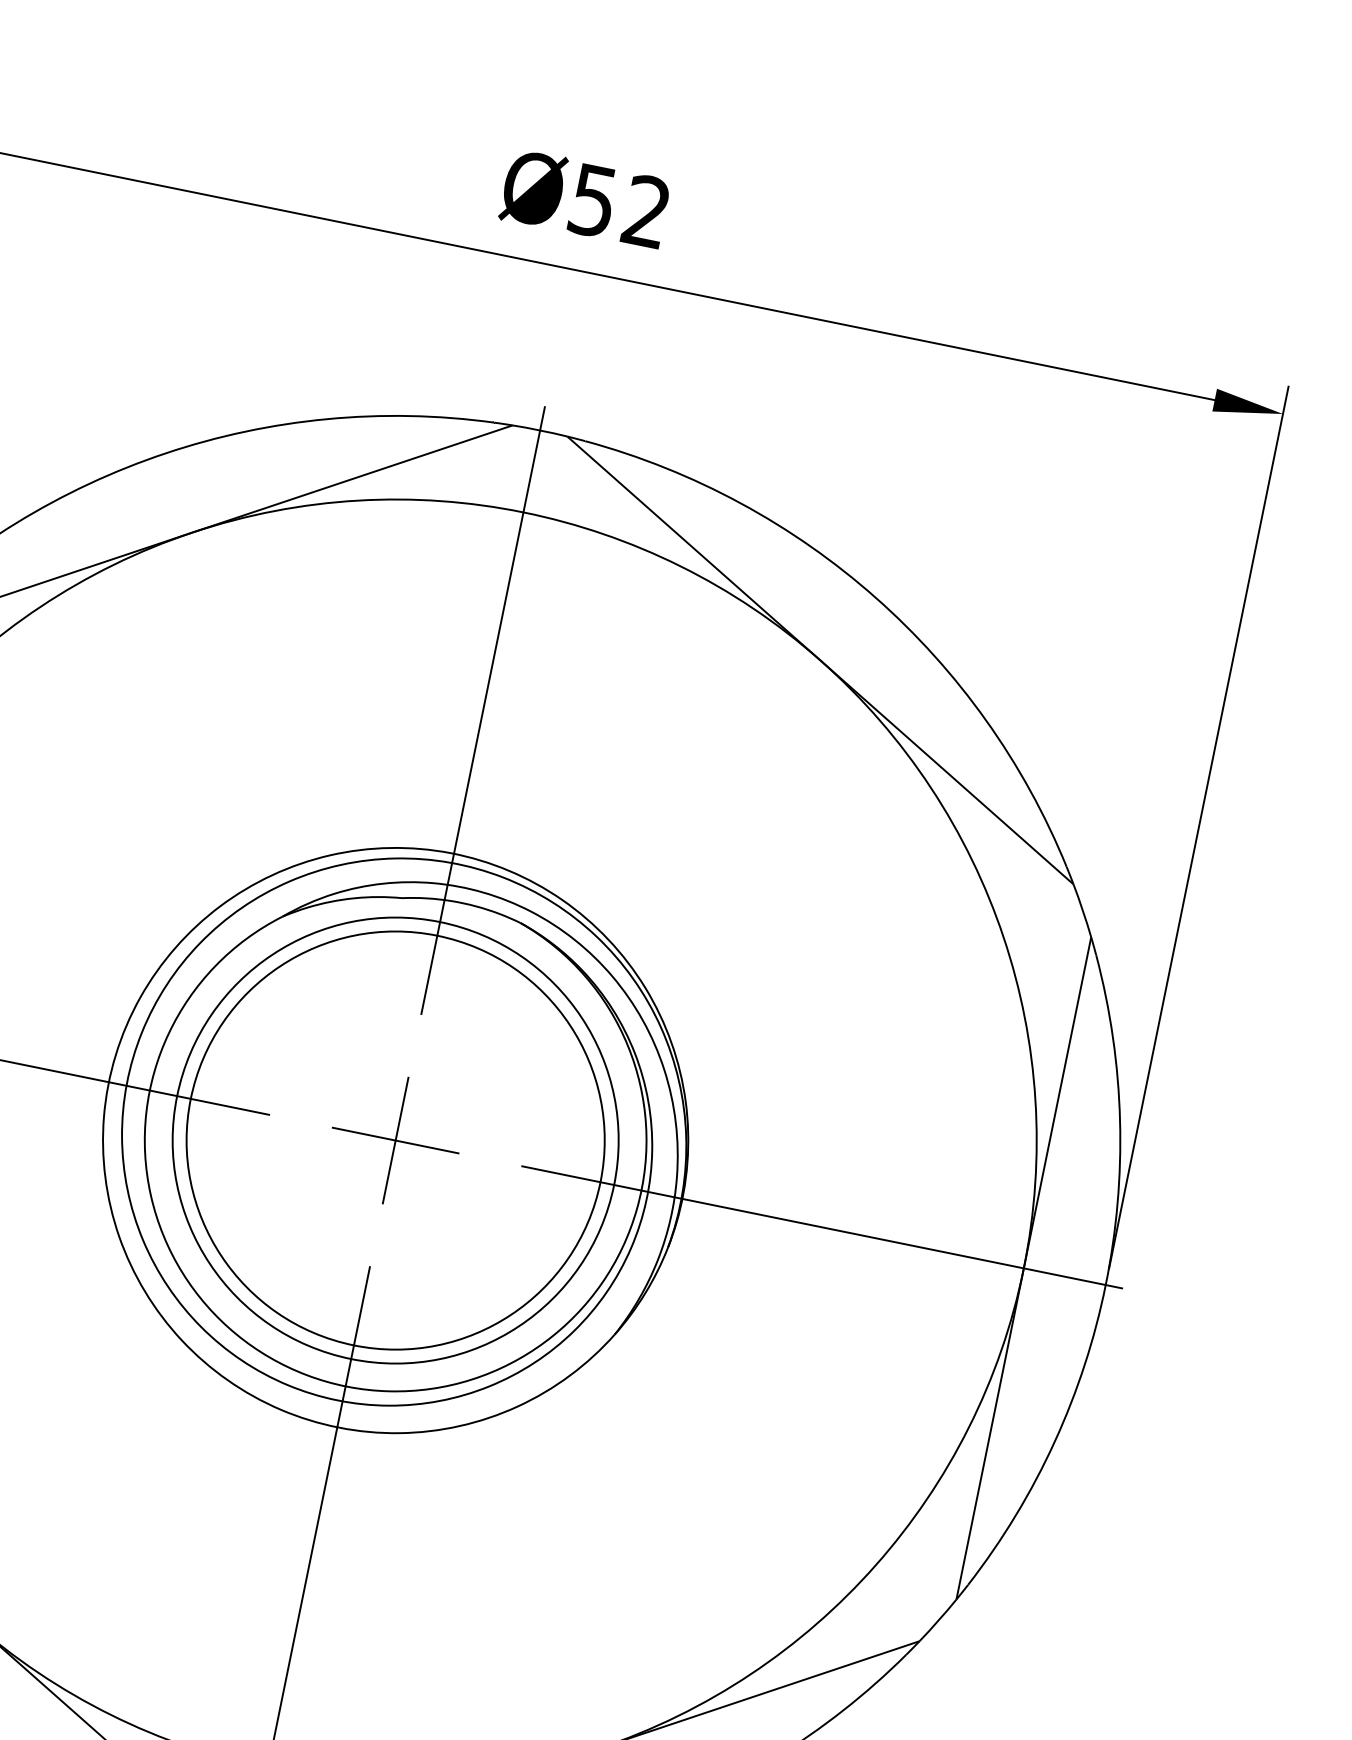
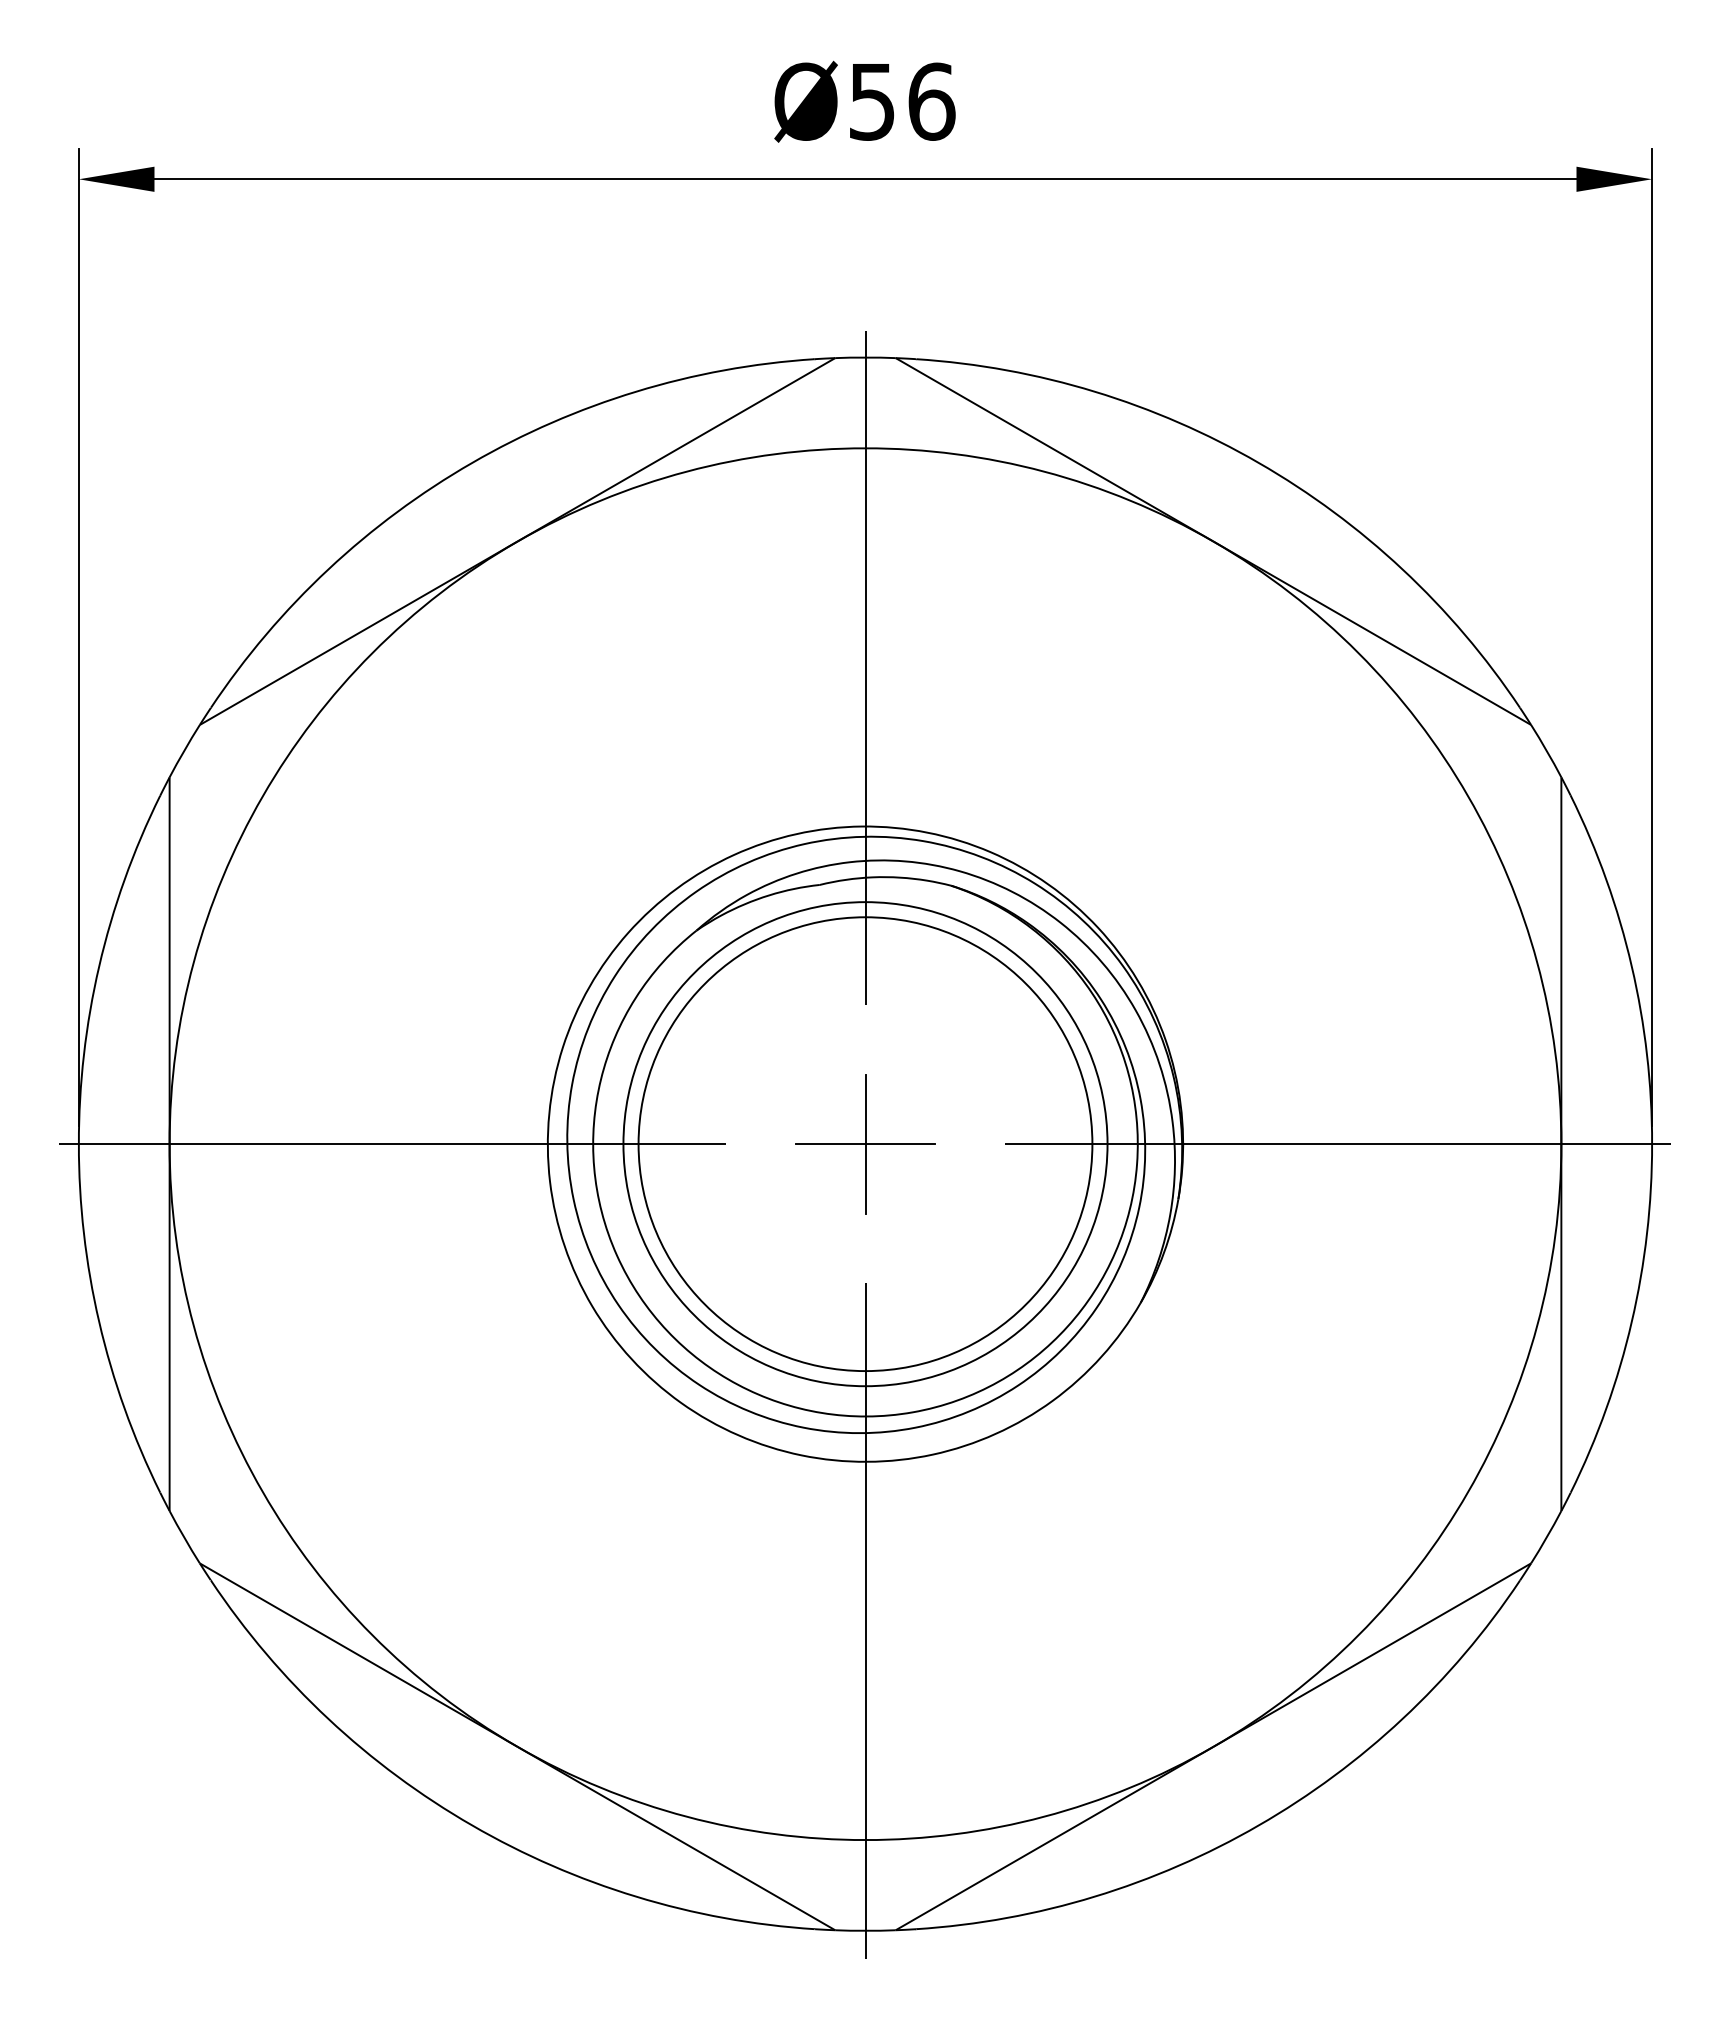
text: (646, 211) -> (931, 101), Ø52 -> Ø56

